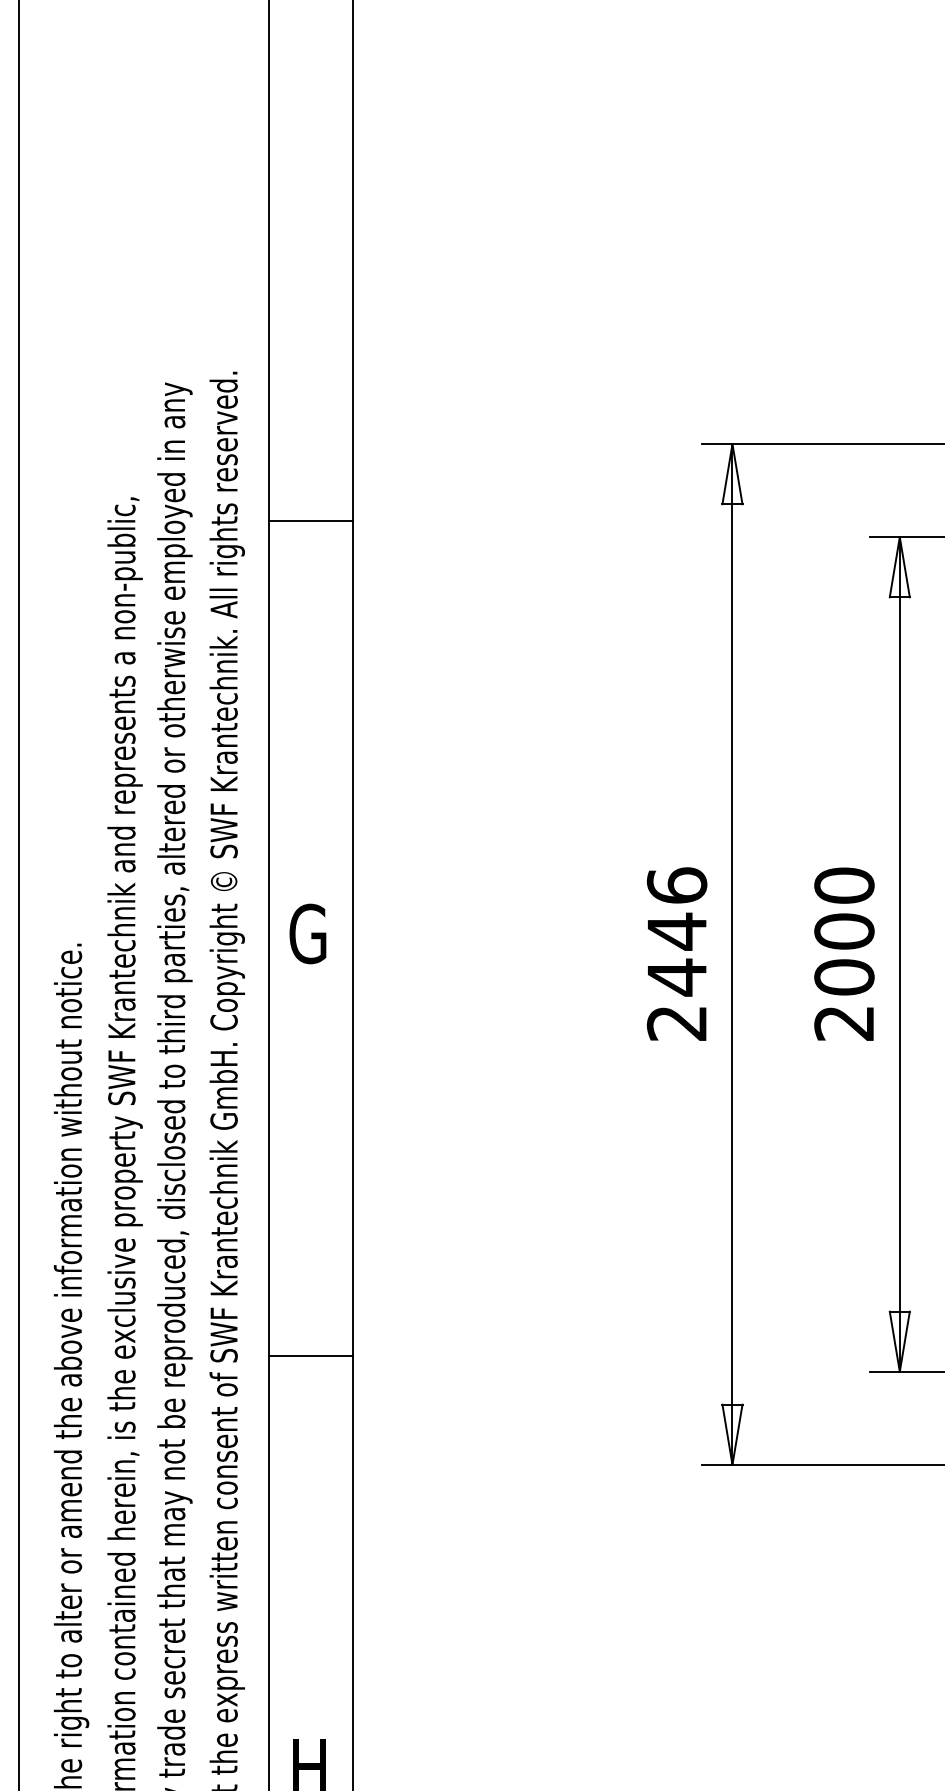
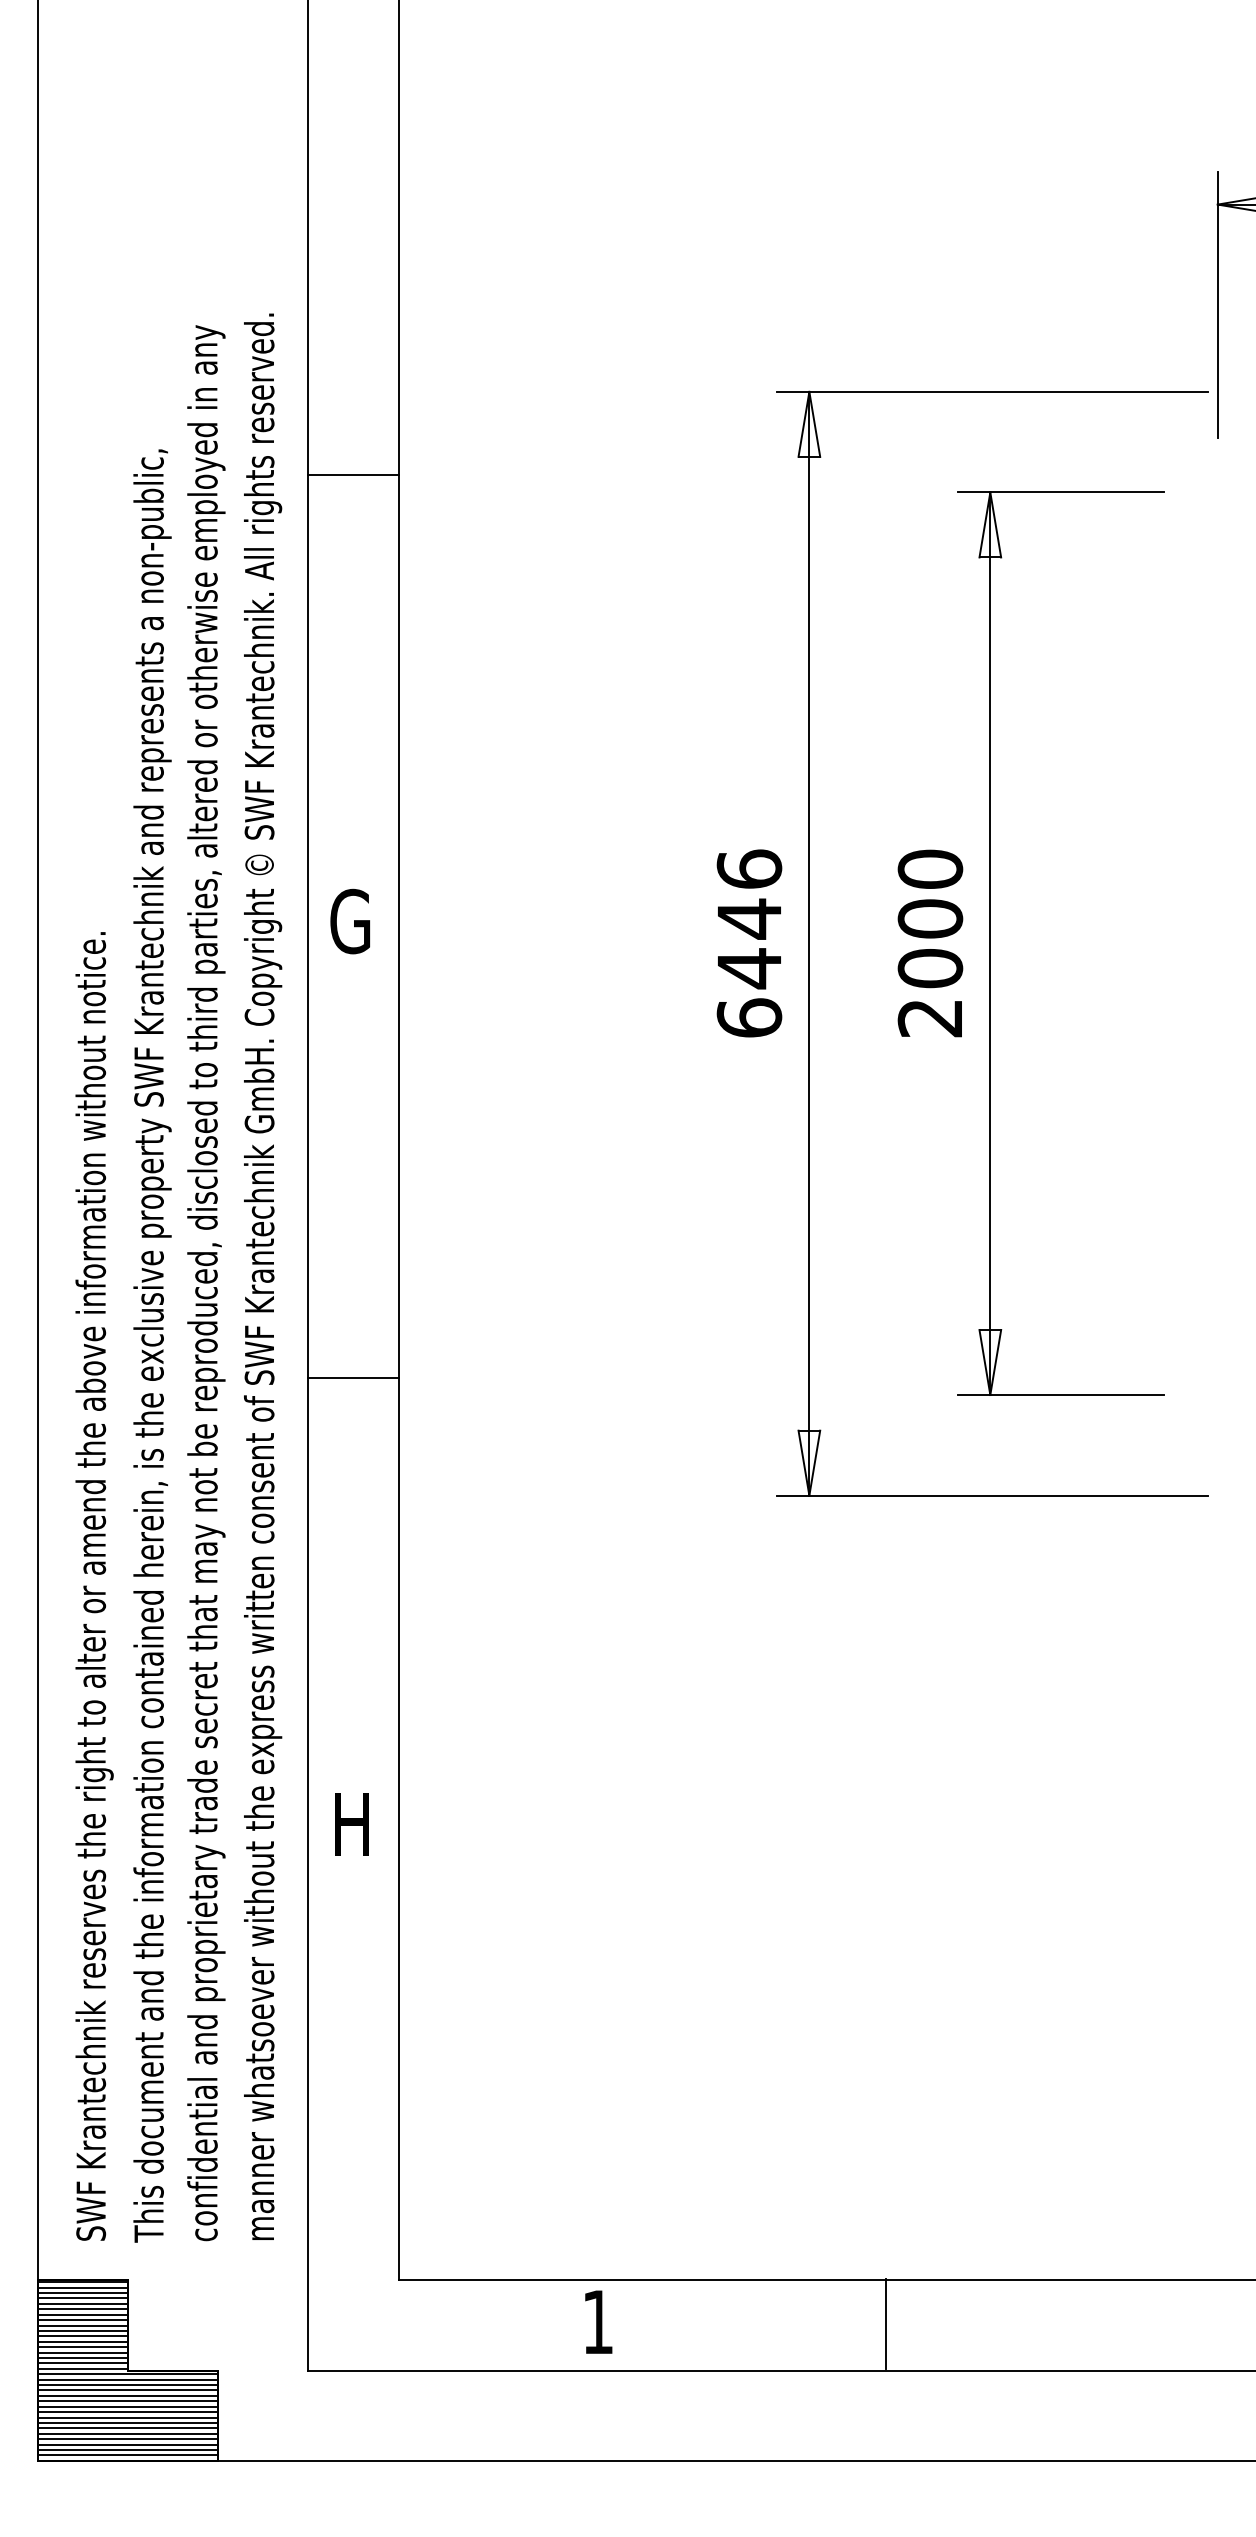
text: (677, 1022) -> (749, 1017), 2446 -> 6446

